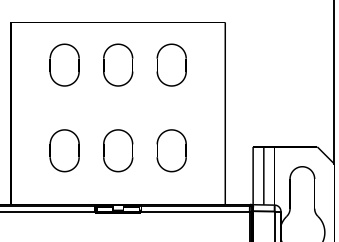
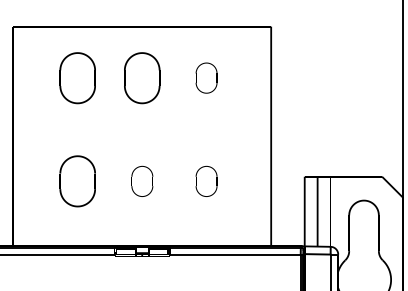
part: (171, 64) -> (206, 77), size x0.6
part: (118, 150) -> (142, 181), size x0.6
part: (171, 150) -> (206, 181), size x0.6

